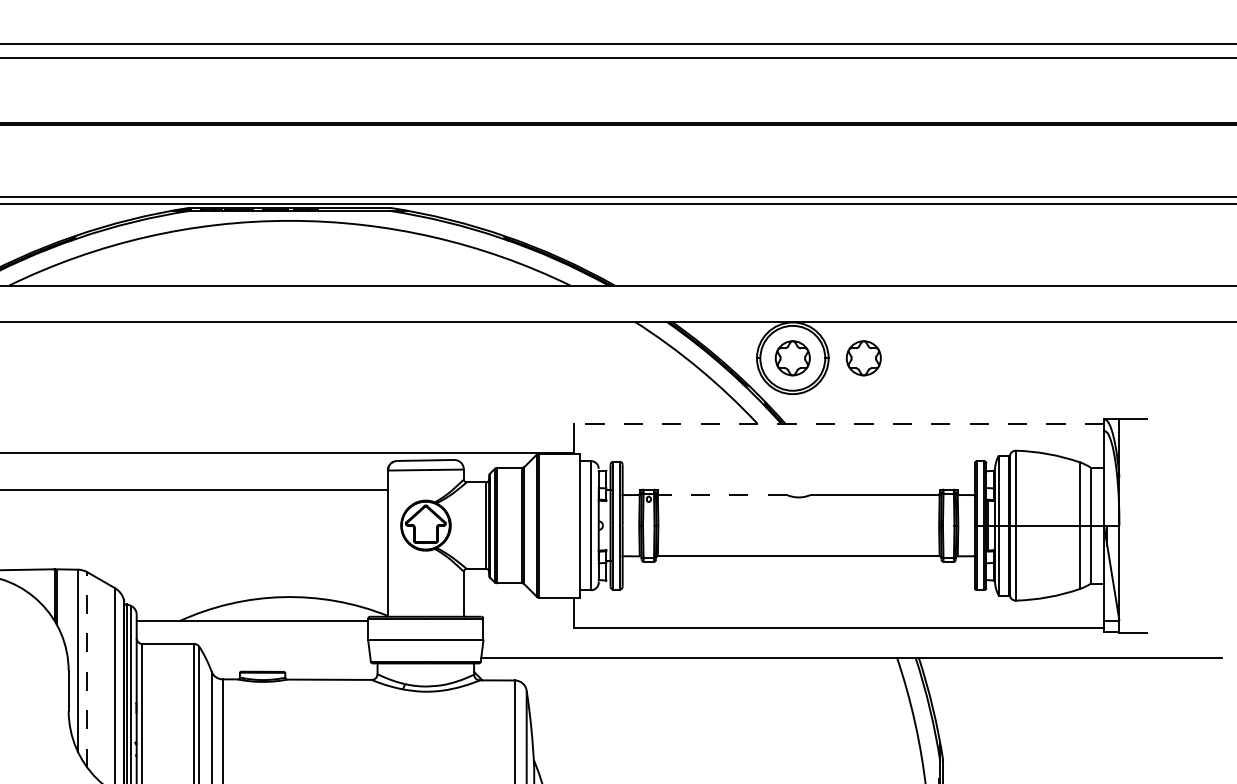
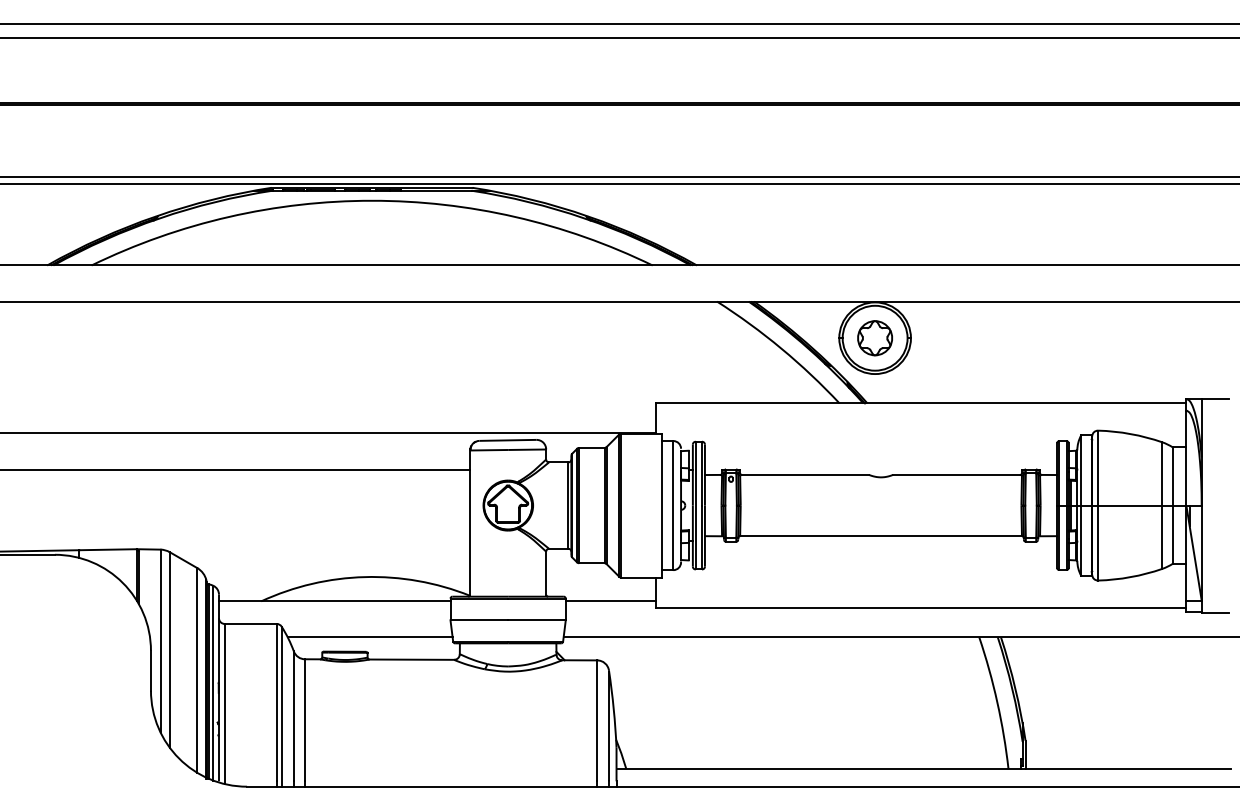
part: (863, 358) -> (945, 338), removed
line: (838, 423) -> (920, 403), dashed -> solid
line: (723, 494) -> (805, 474), dashed -> solid
line: (528, 621) -> (610, 601), added
line: (287, 657) -> (369, 637), added
line: (87, 669) -> (169, 649), dashed -> solid

